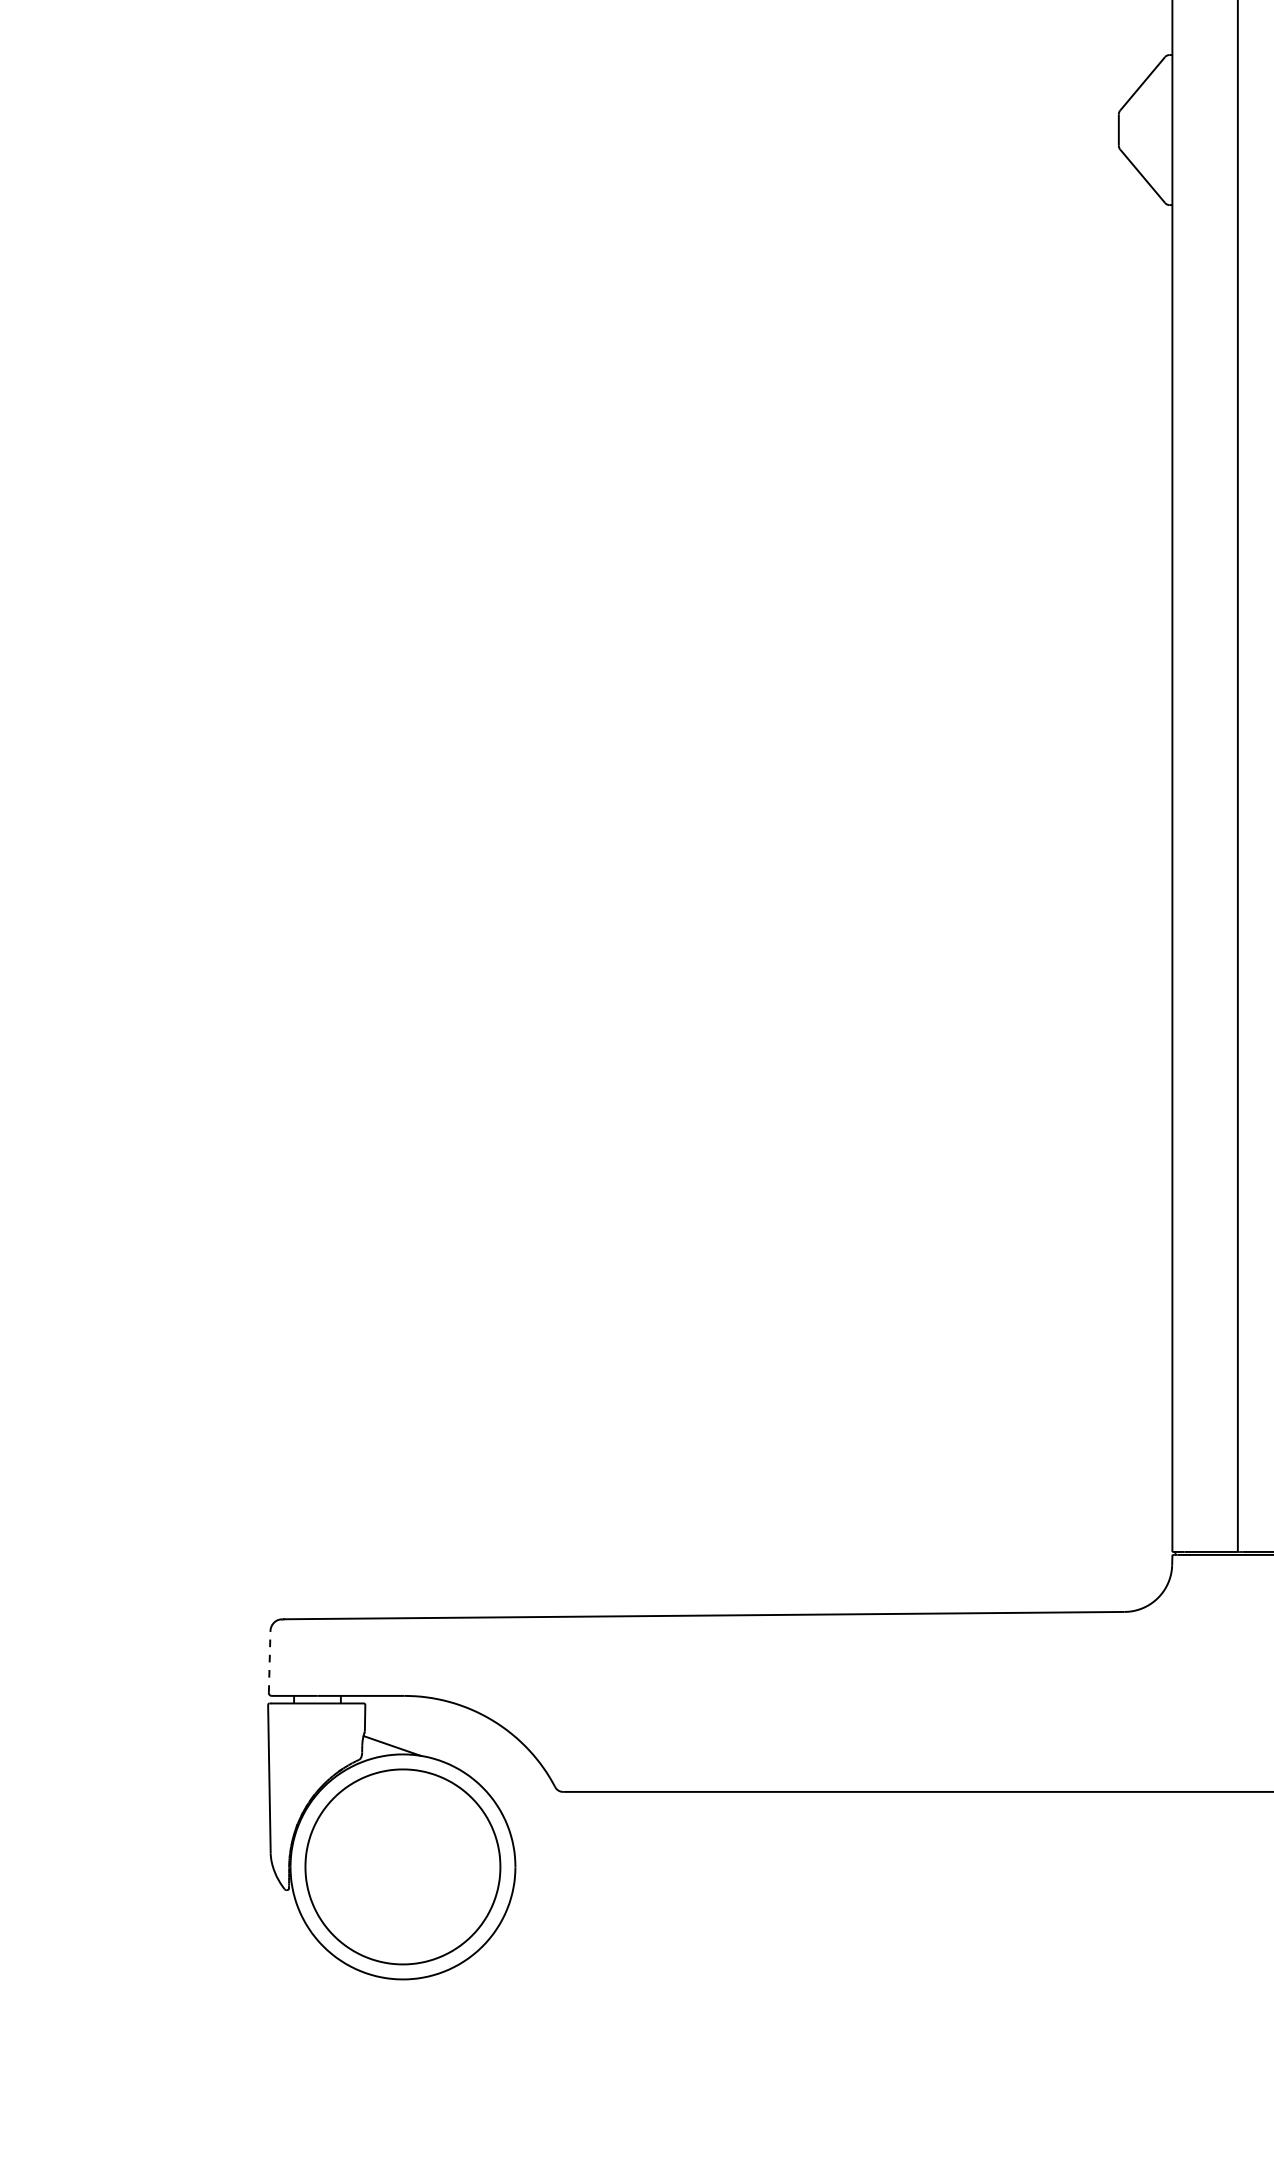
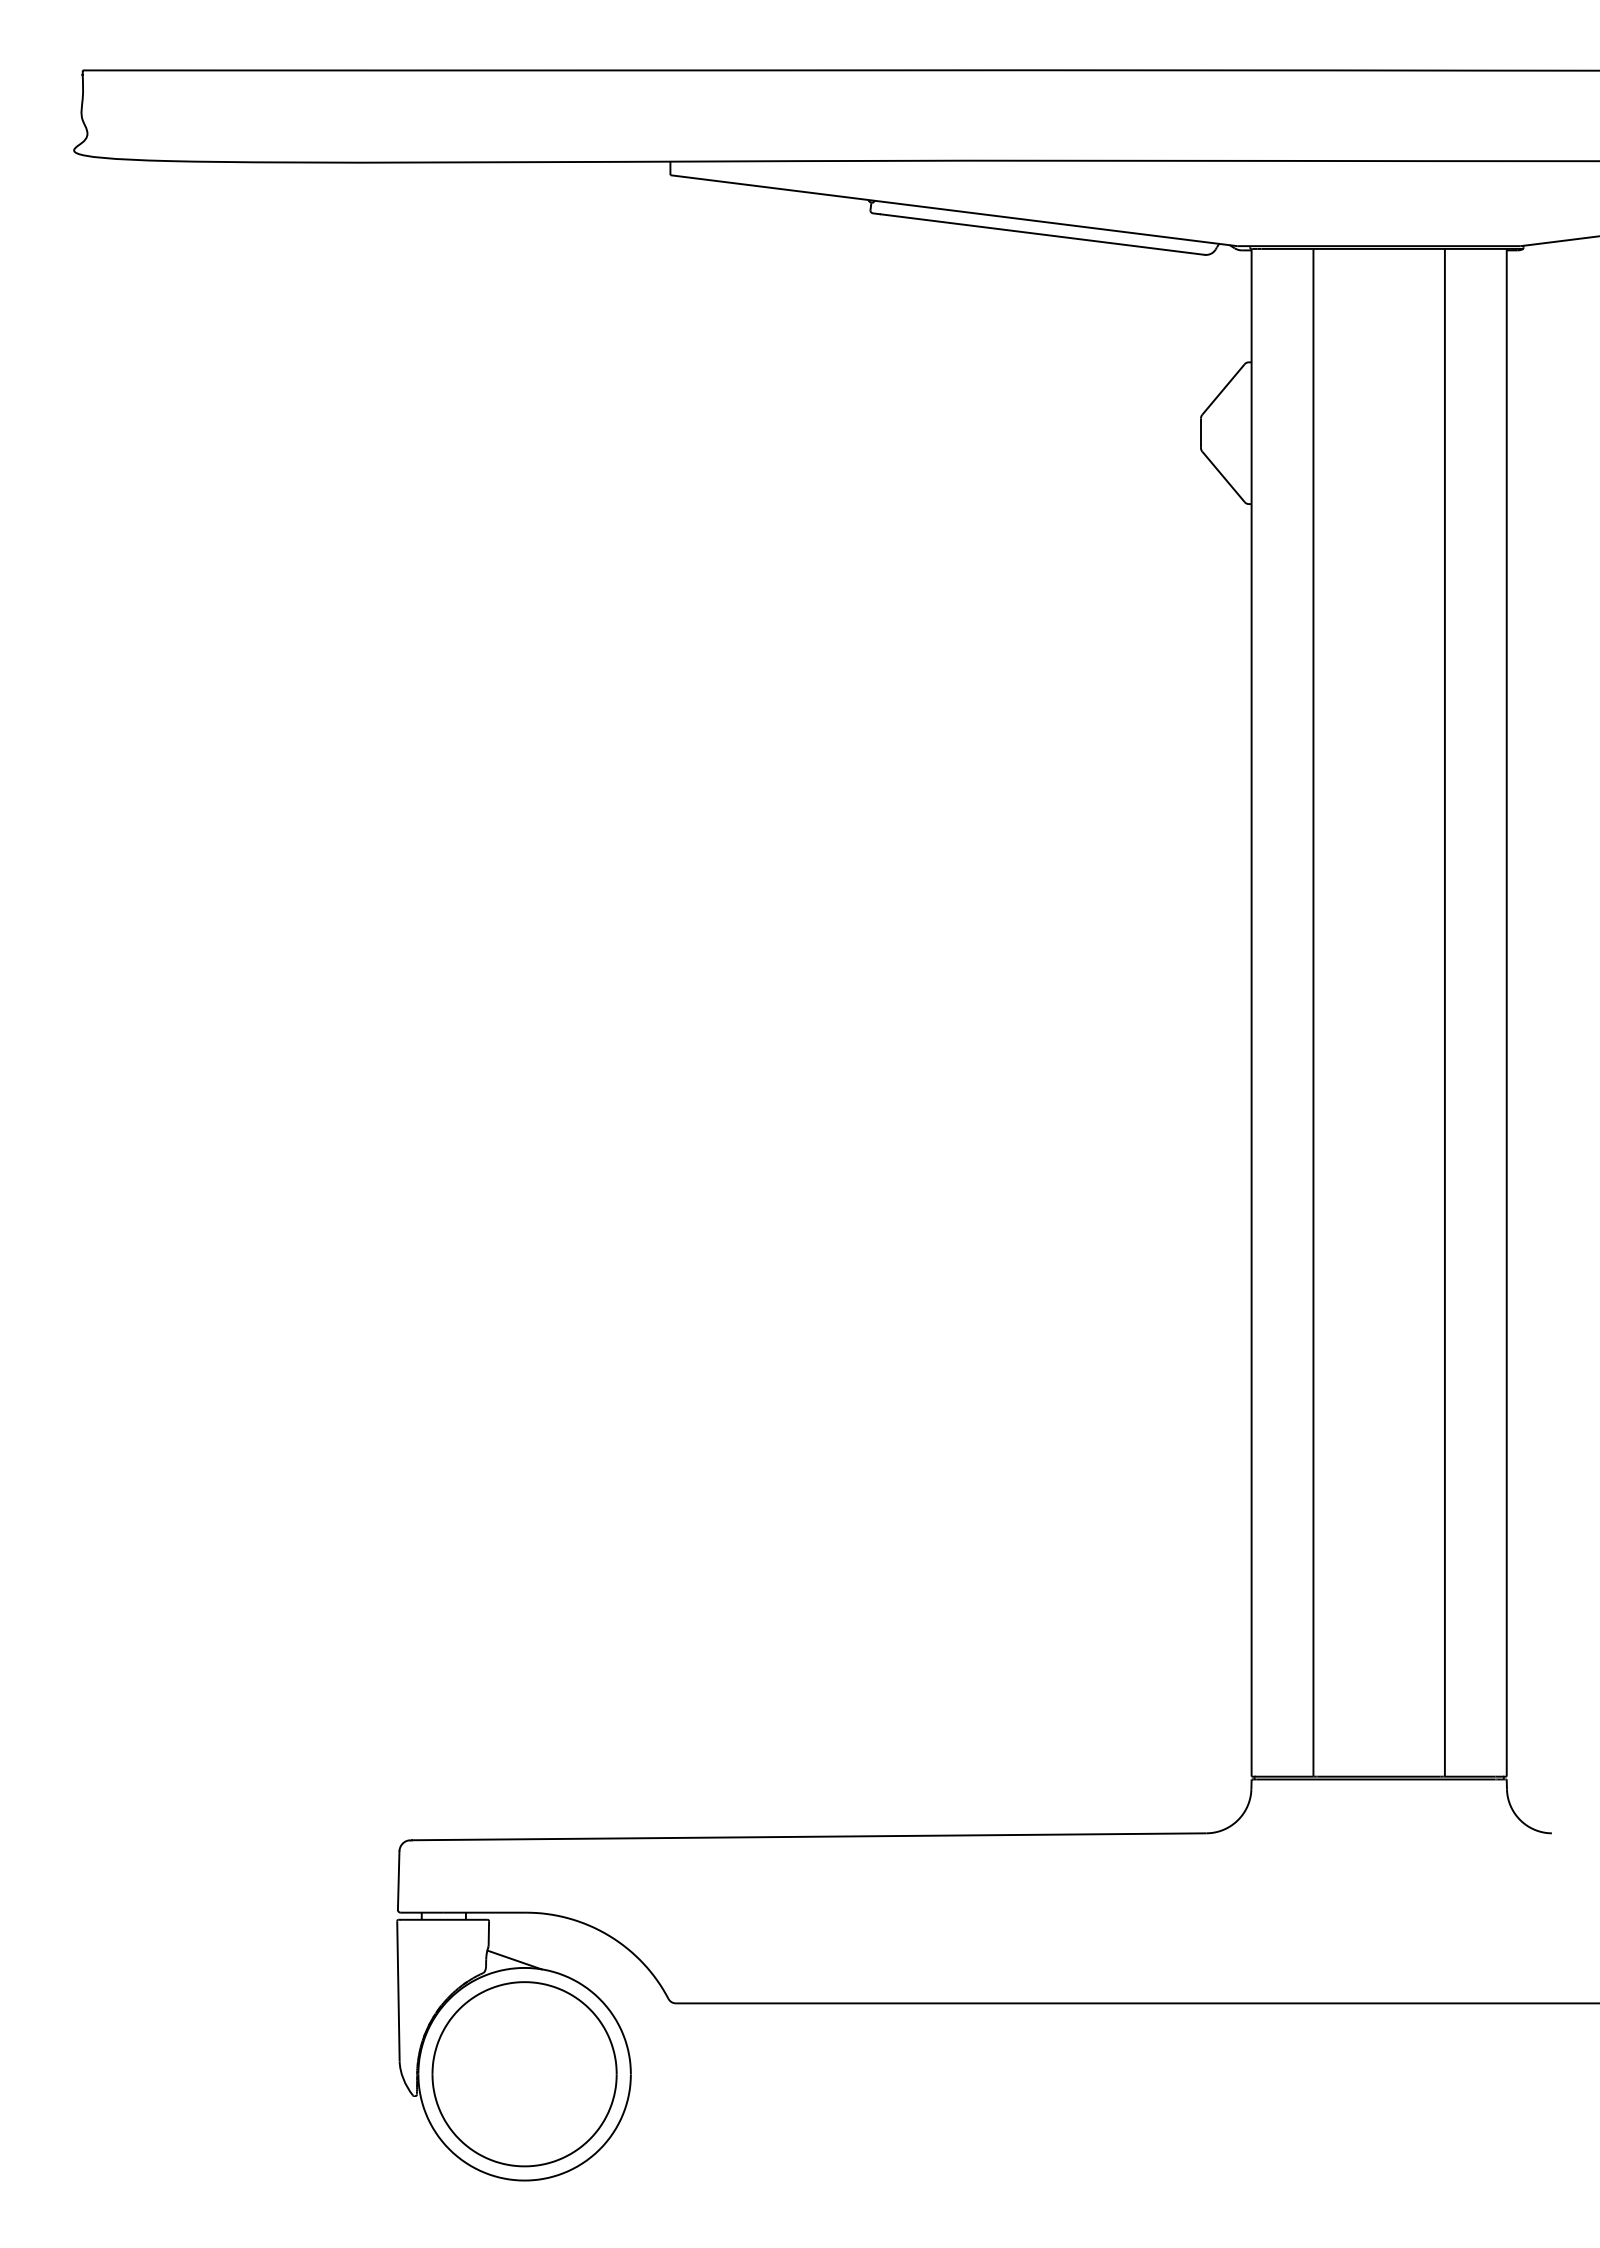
line: (269, 1661) -> (398, 1880), dashed -> solid

